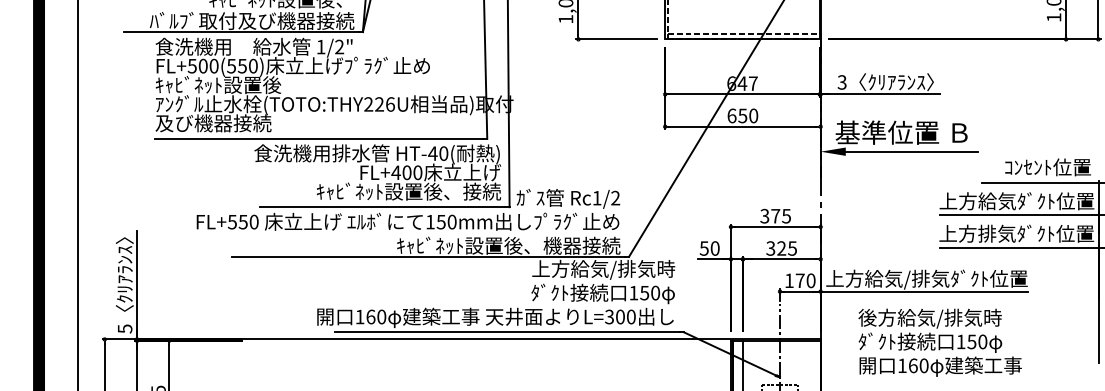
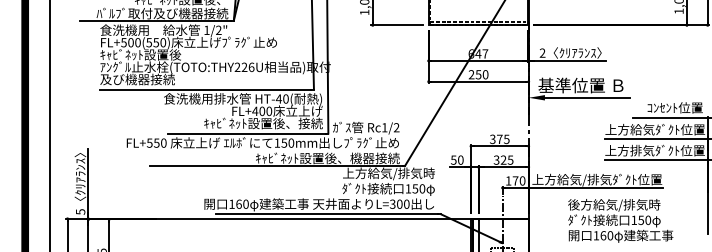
text: (841, 82) -> (542, 53), 3 -> 2
text: (731, 115) -> (471, 74), 650 -> 250
text: (939, 342) -> (620, 220), moved

